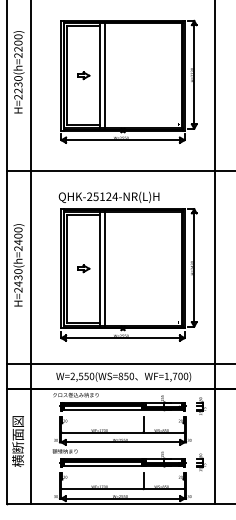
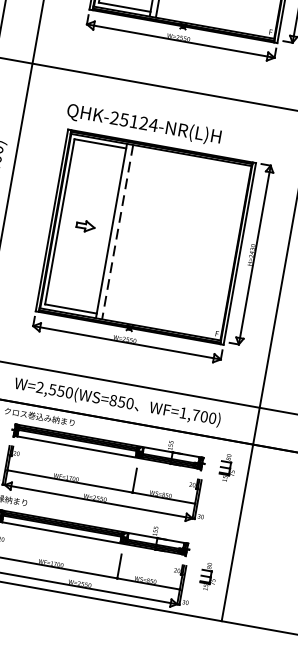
line: (104, 269) -> (117, 233), solid -> dashed
part: (201, 462) -> (208, 576), moved

